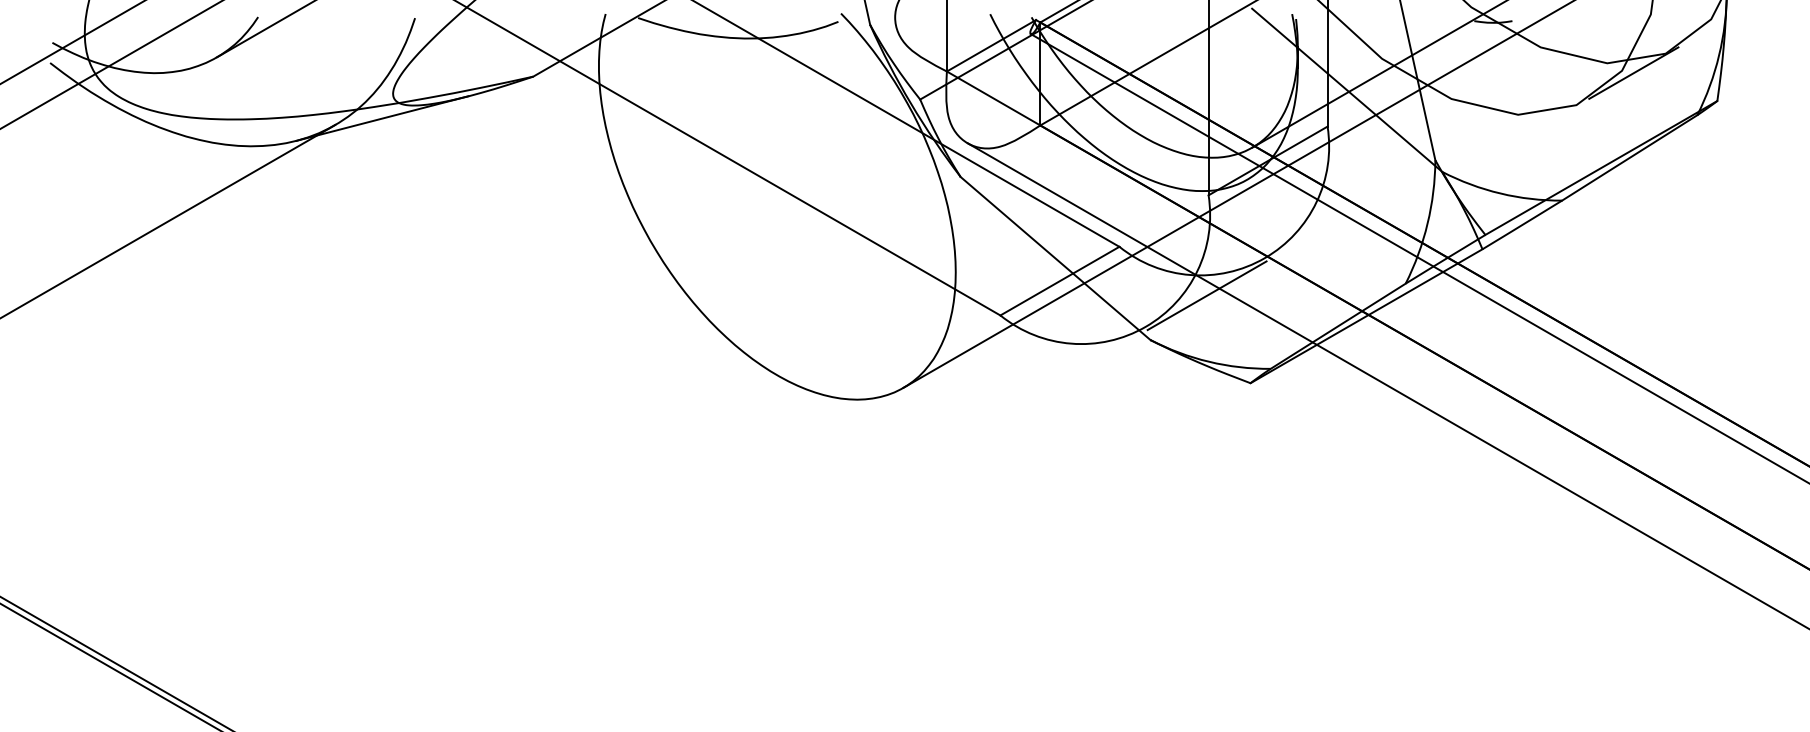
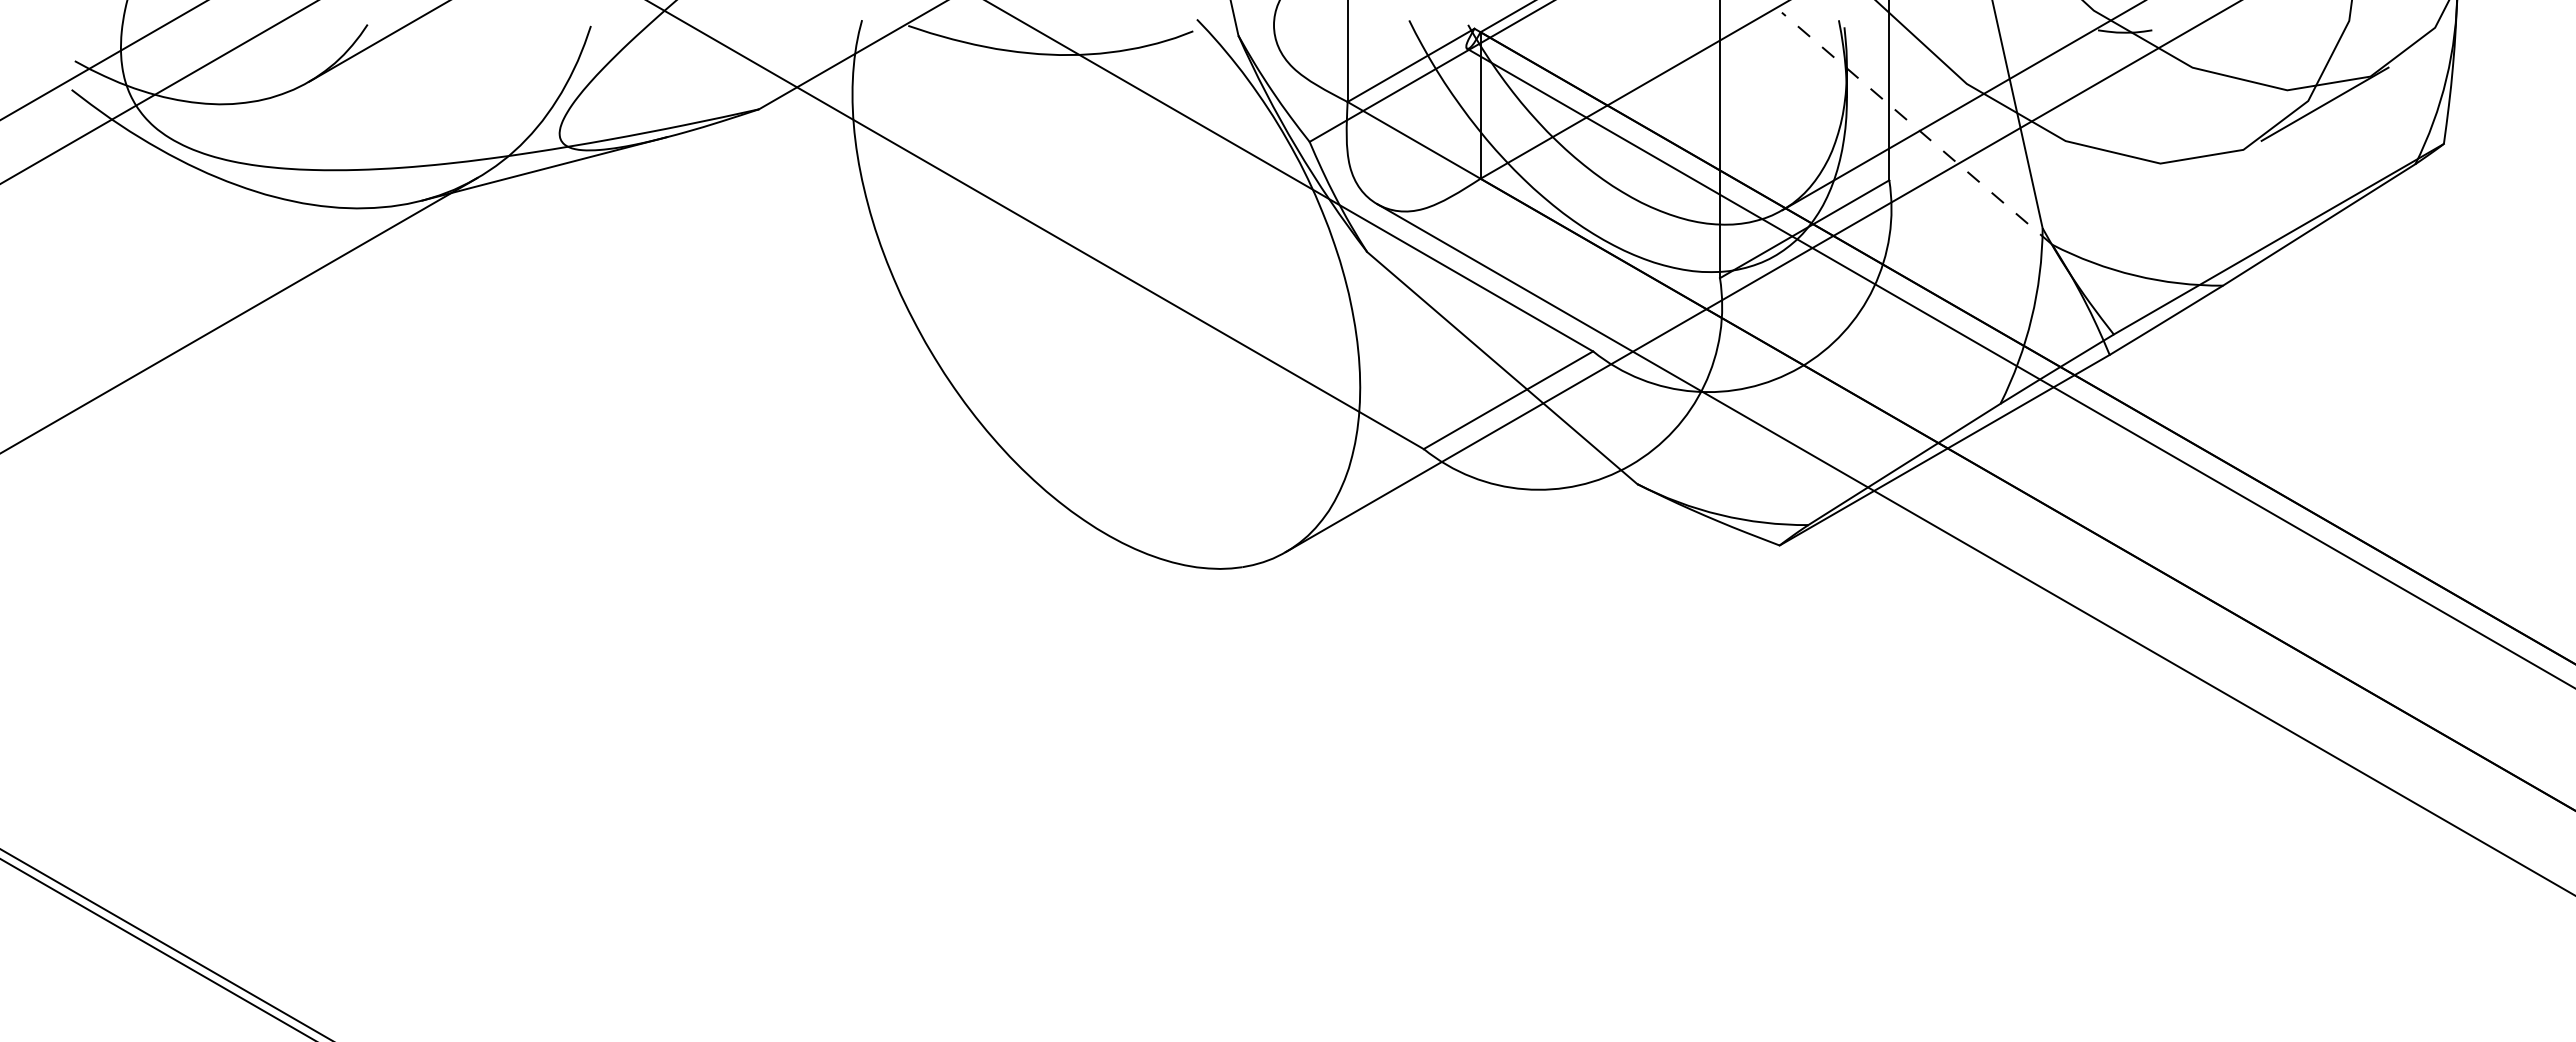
line: (1346, 90) -> (1916, 128), solid -> dashed
line: (1206, 295) -> (1717, 420), removed

